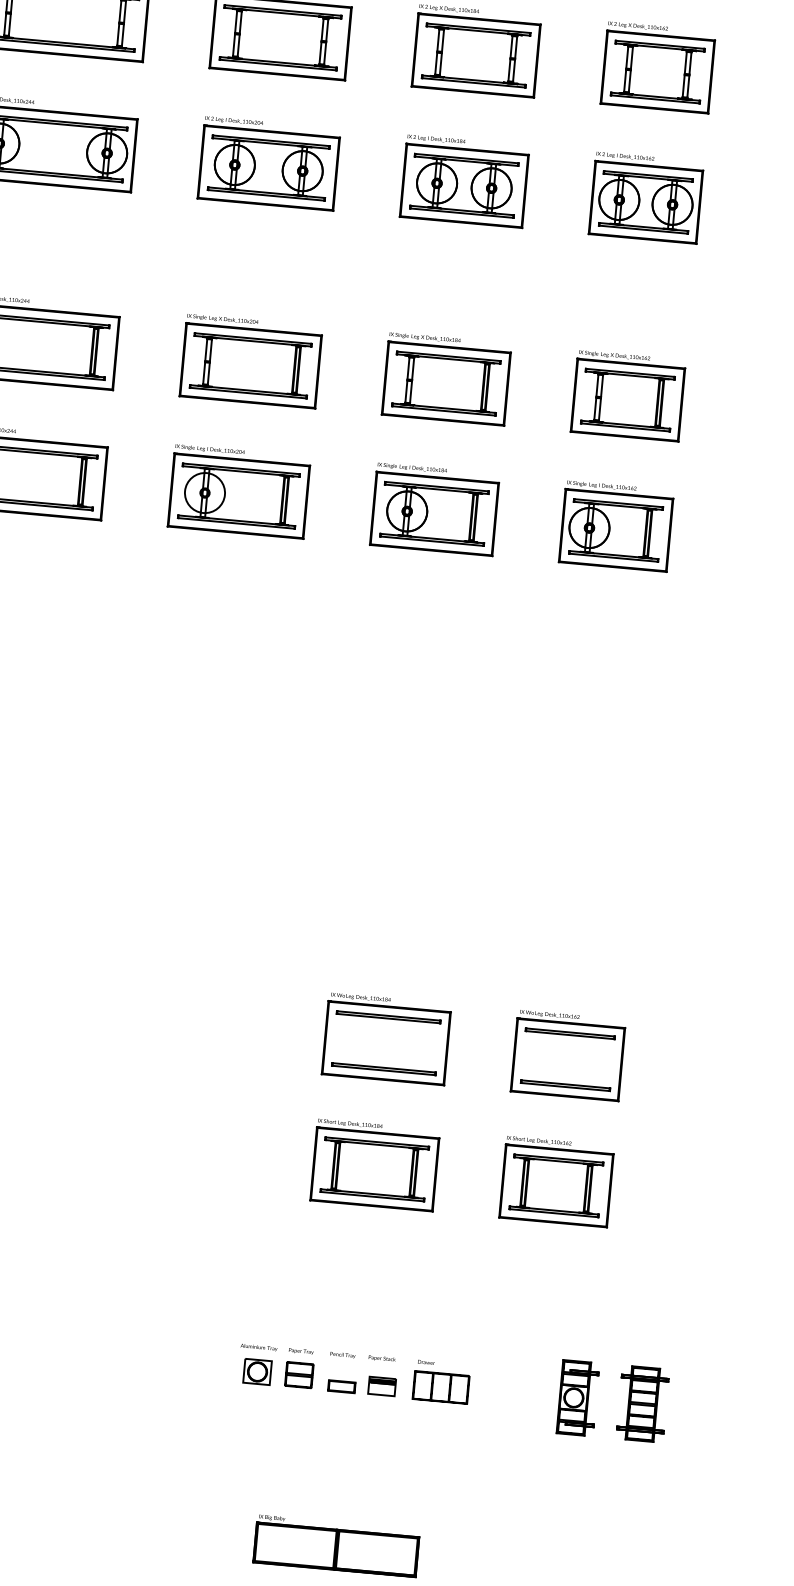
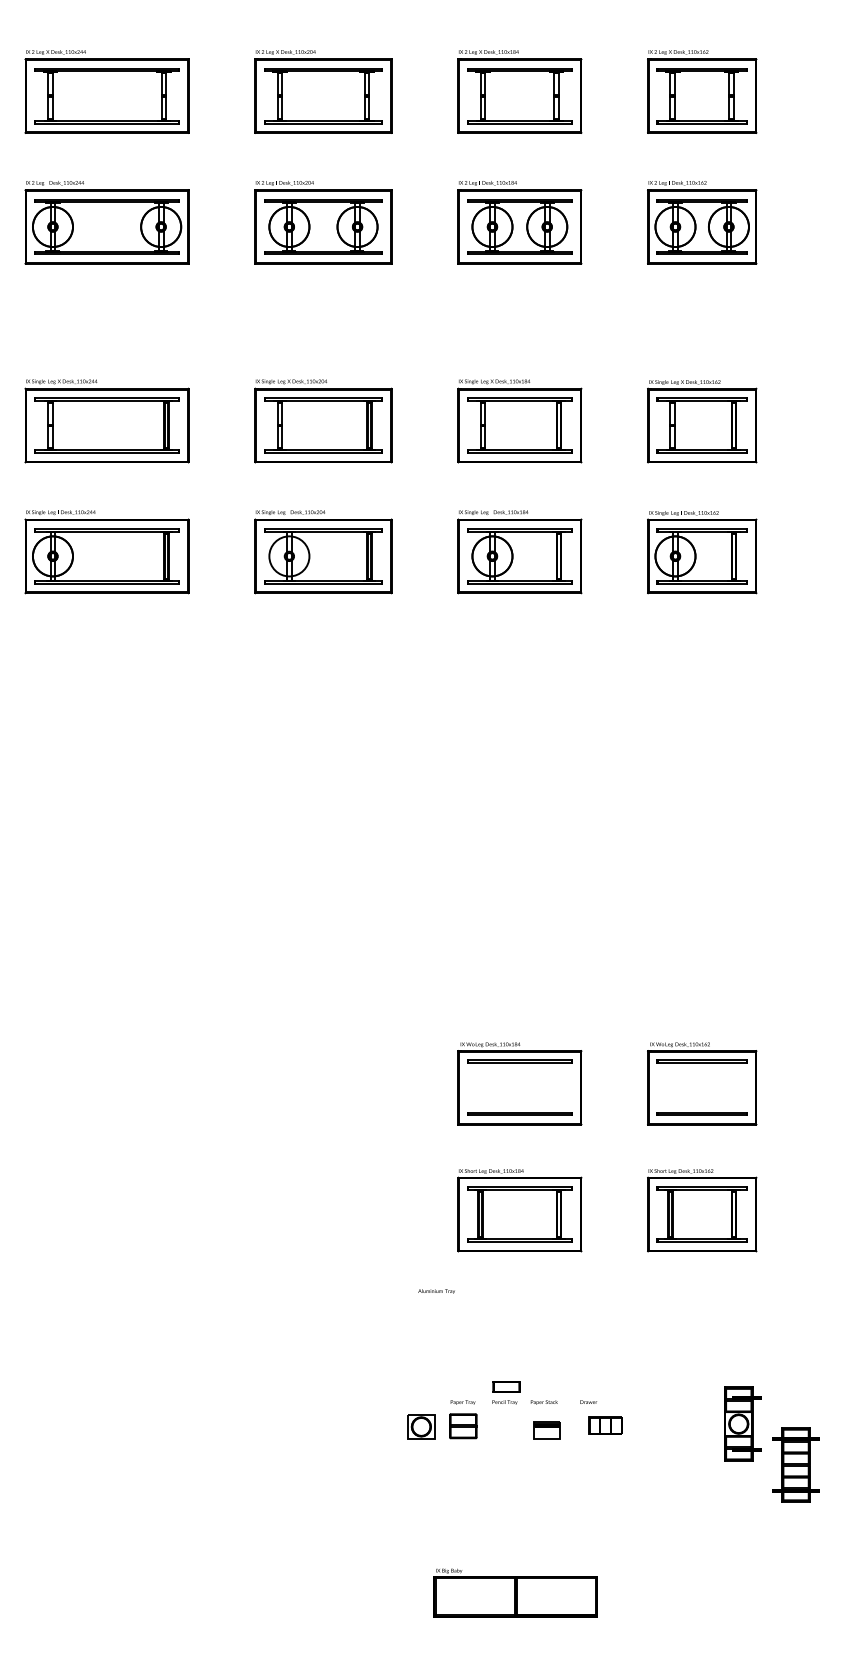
text: (258, 1347) -> (436, 1291), moved
part: (341, 1386) -> (506, 1386), moved
part: (441, 1387) -> (605, 1425), size x0.6
part: (642, 1403) -> (795, 1464), moved

